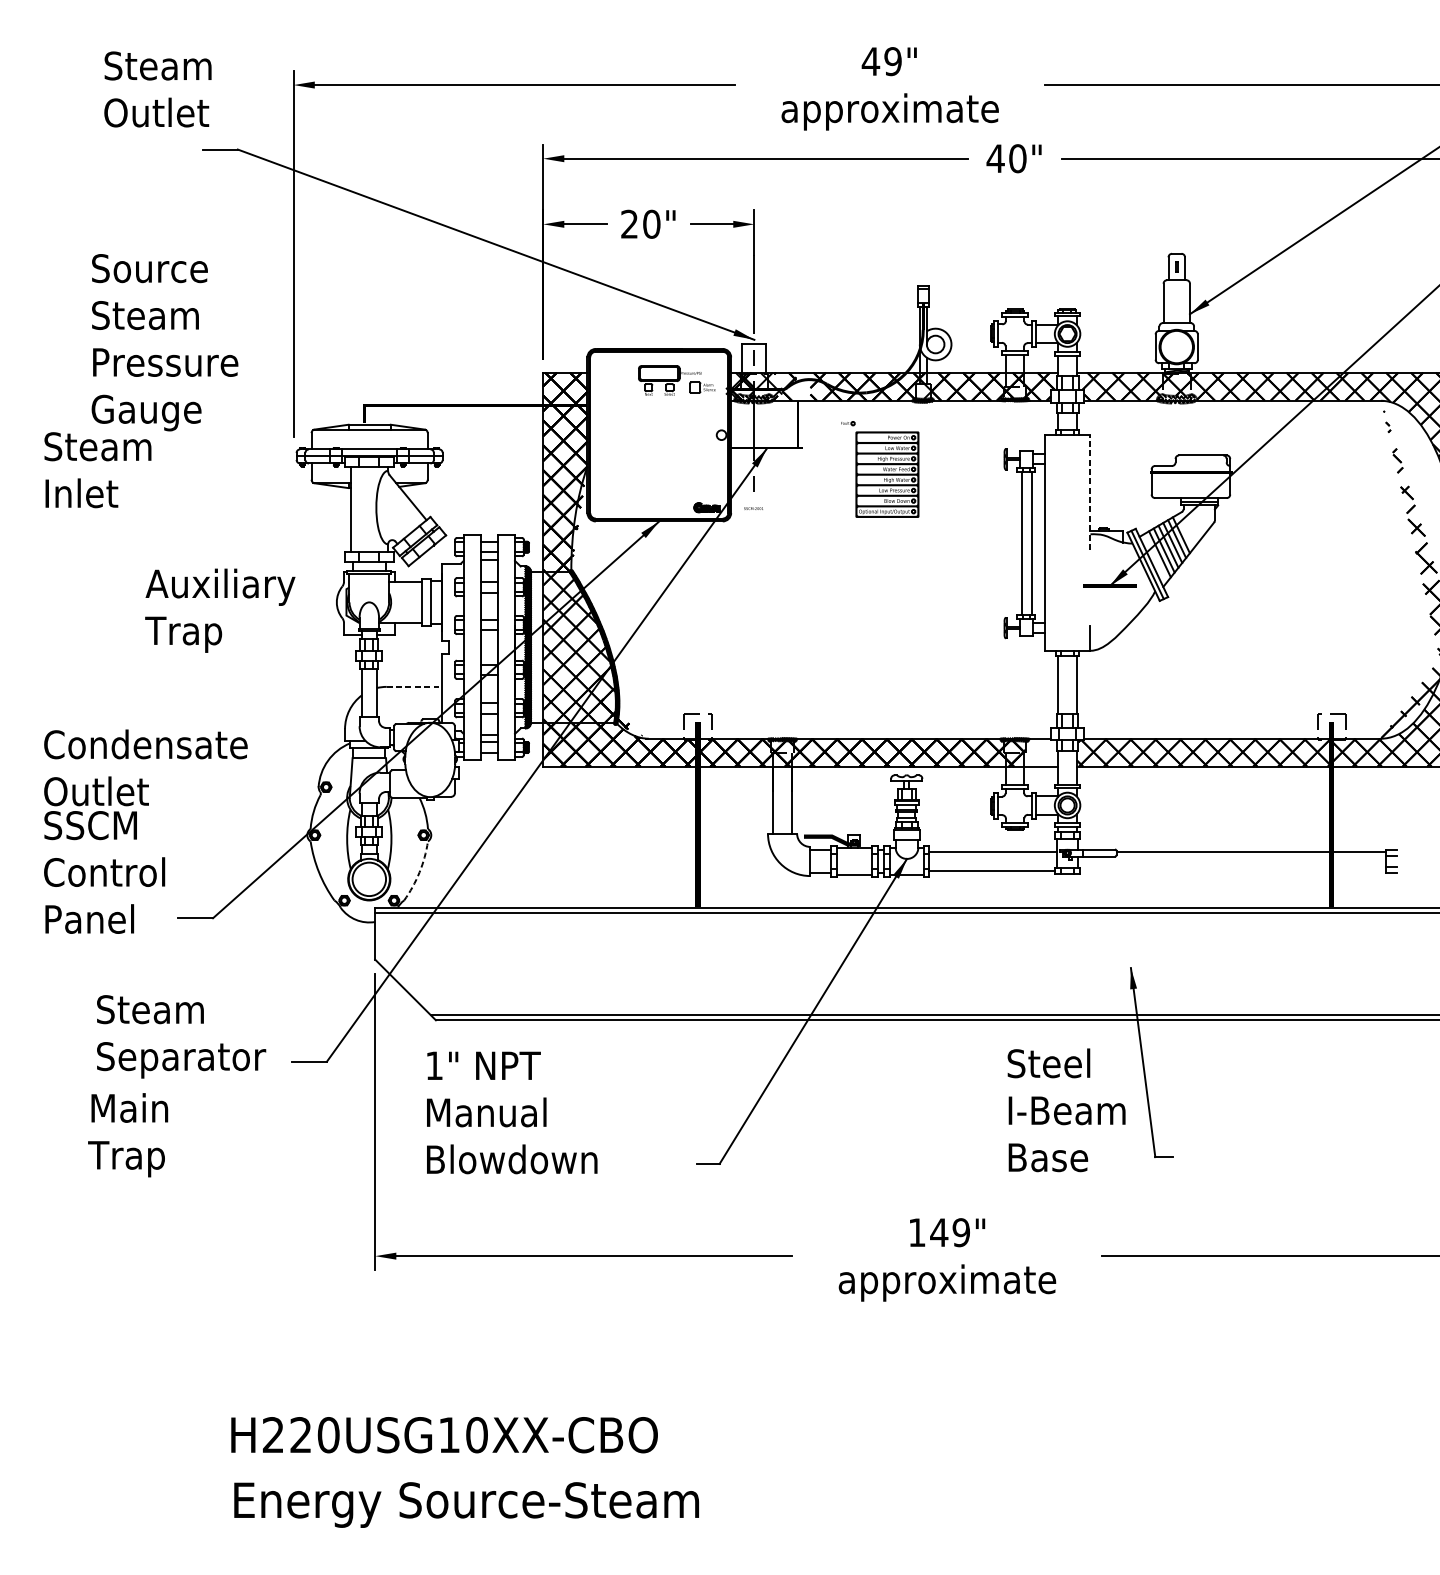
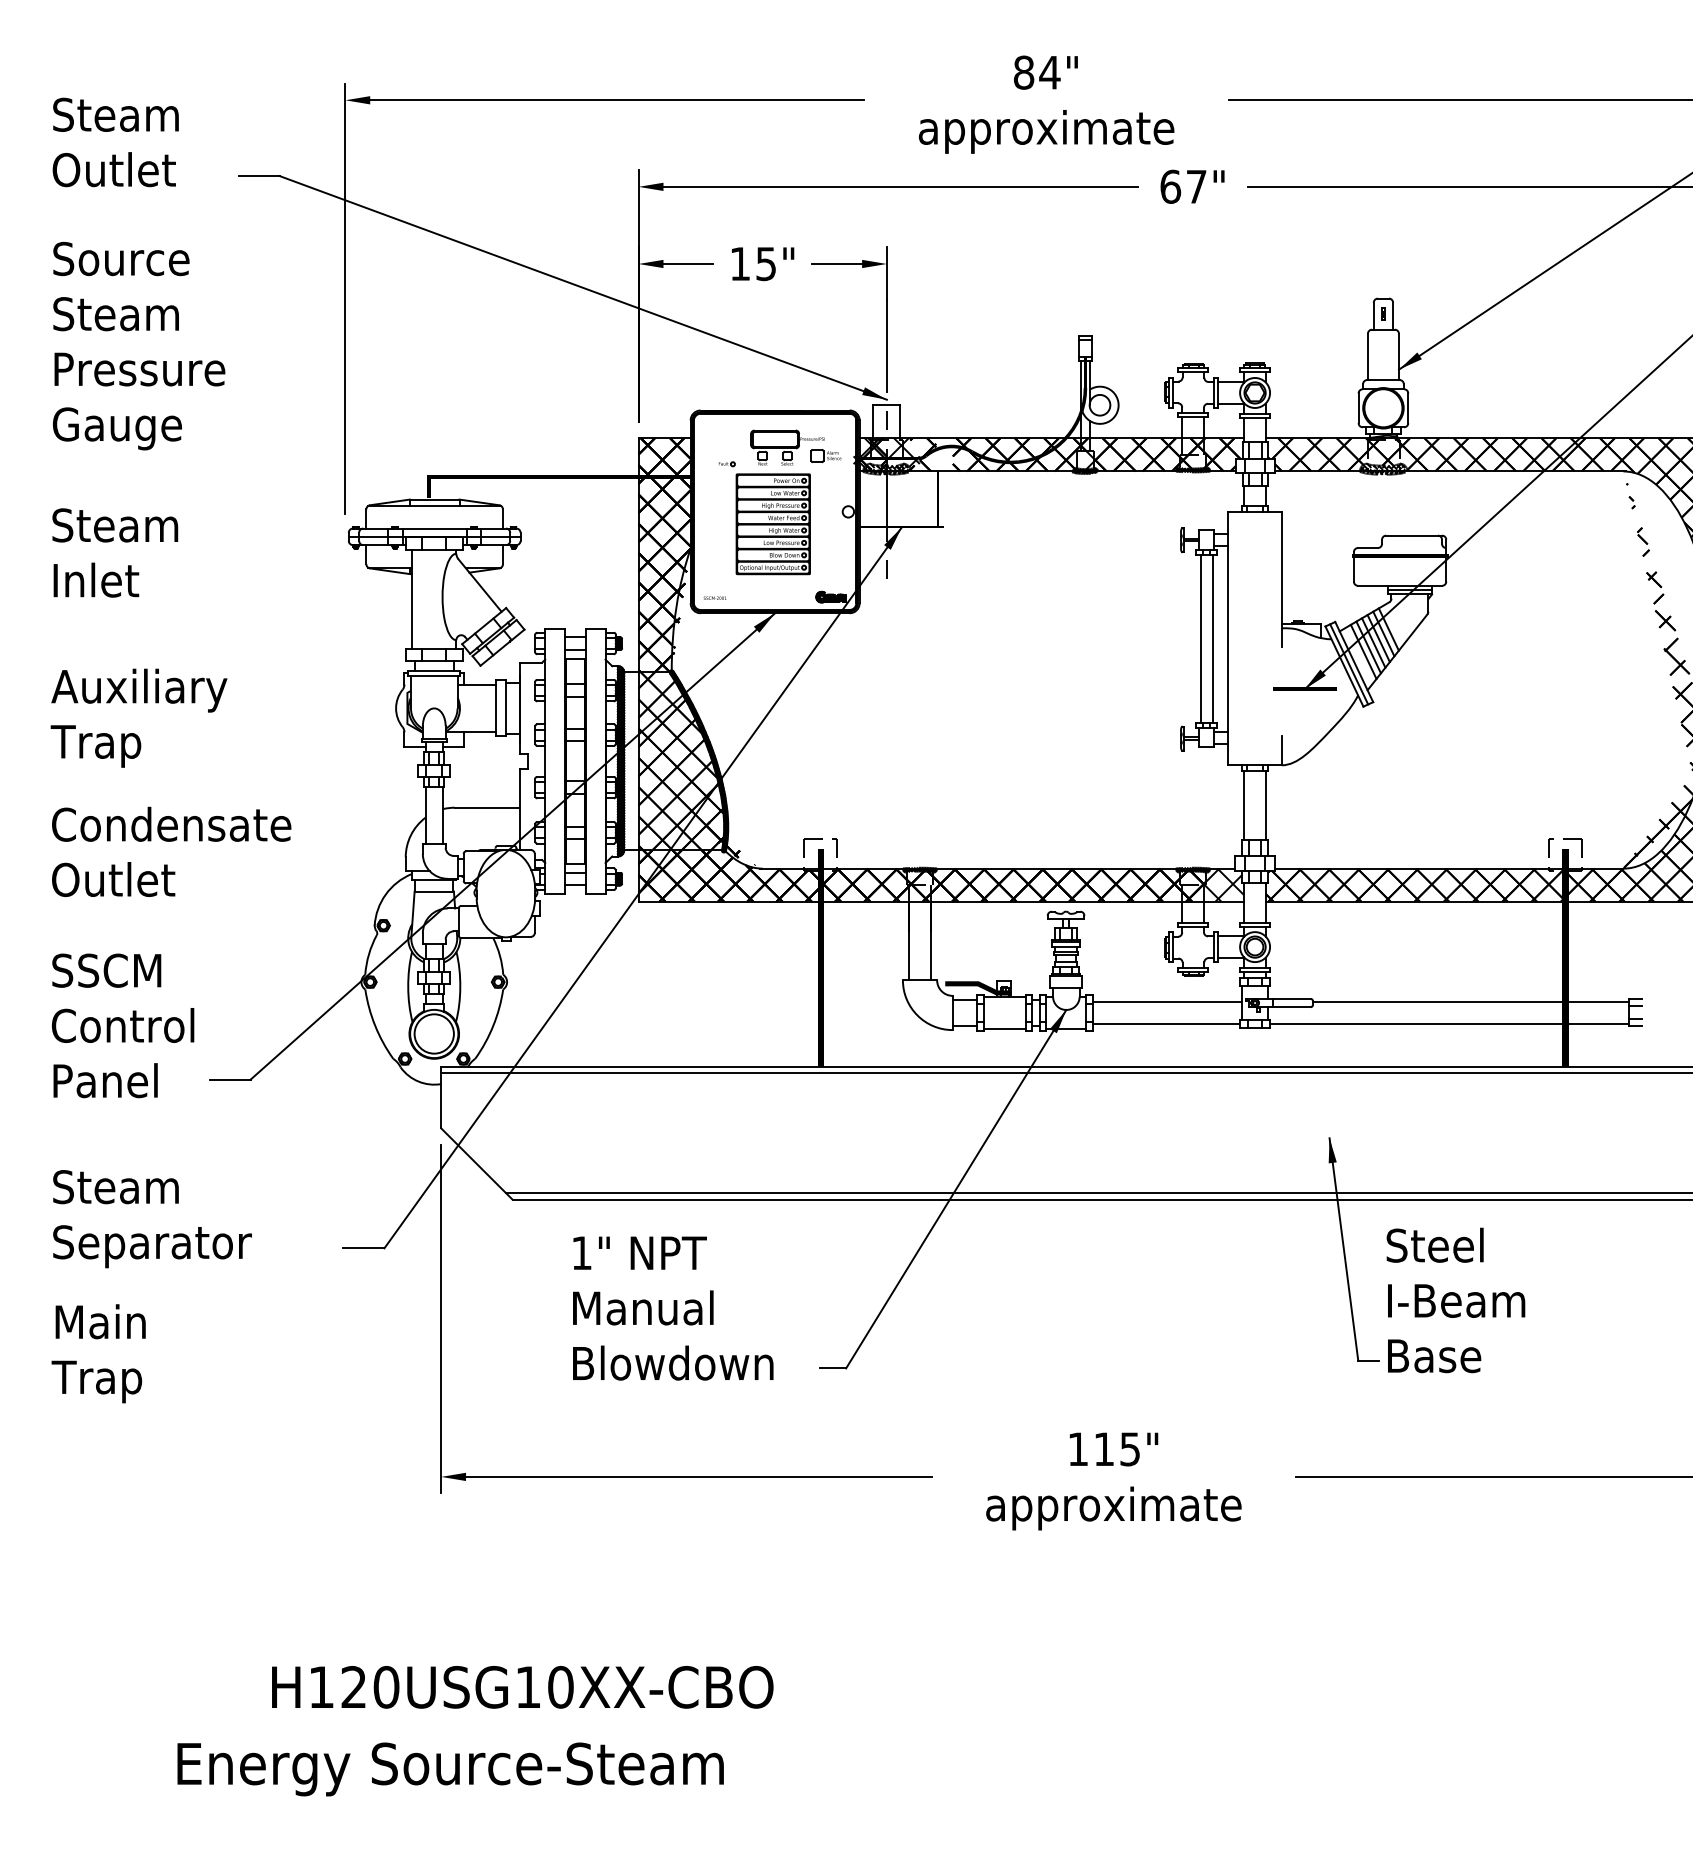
text: (881, 61) -> (1036, 72), 49" -> 84"
text: (157, 89) -> (115, 142), moved
text: (1005, 158) -> (1182, 186), 40" -> 67"
text: (640, 223) -> (753, 263), 20" -> 15"
text: (165, 342) -> (139, 345), moved
part: (879, 469) -> (764, 518), moved
line: (1090, 492) -> (1281, 579), dashed -> solid
text: (753, 508) -> (714, 597), moved
text: (219, 610) -> (138, 717), moved
line: (414, 686) -> (487, 807), dashed -> solid
hatch: (1041, 752) -> (1224, 884), added
text: (145, 767) -> (171, 851), moved
line: (1232, 870) -> (1449, 1023), added
arc: (419, 872) -> (493, 1025), dashed -> solid
text: (181, 1037) -> (152, 1219), moved
text: (1066, 1110) -> (1455, 1300), moved
text: (512, 1112) -> (673, 1308), moved
text: (127, 1135) -> (98, 1353), moved
text: (949, 1232) -> (1116, 1449), 149" -> 115"
text: (273, 1434) -> (321, 1686), H220USG10XX-CBO -> H120USG10XX-CBO
text: (466, 1505) -> (450, 1769), moved

